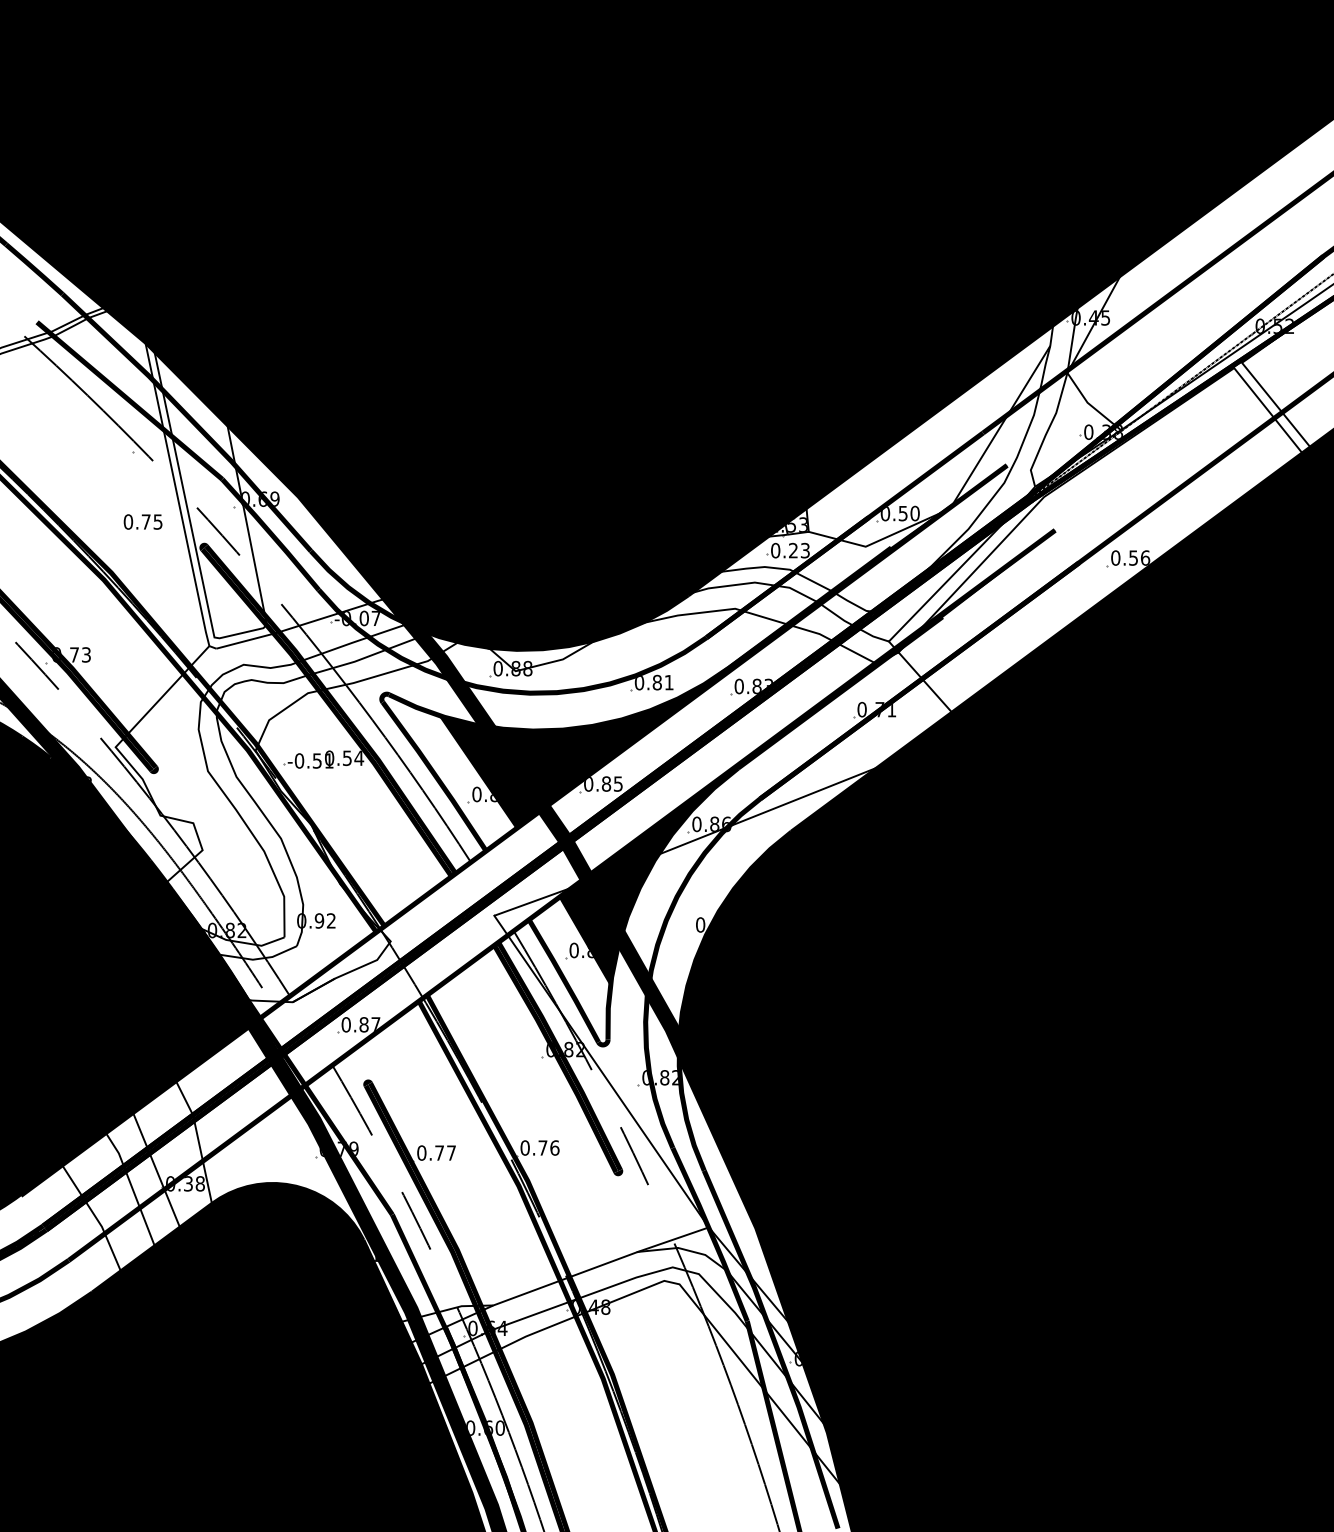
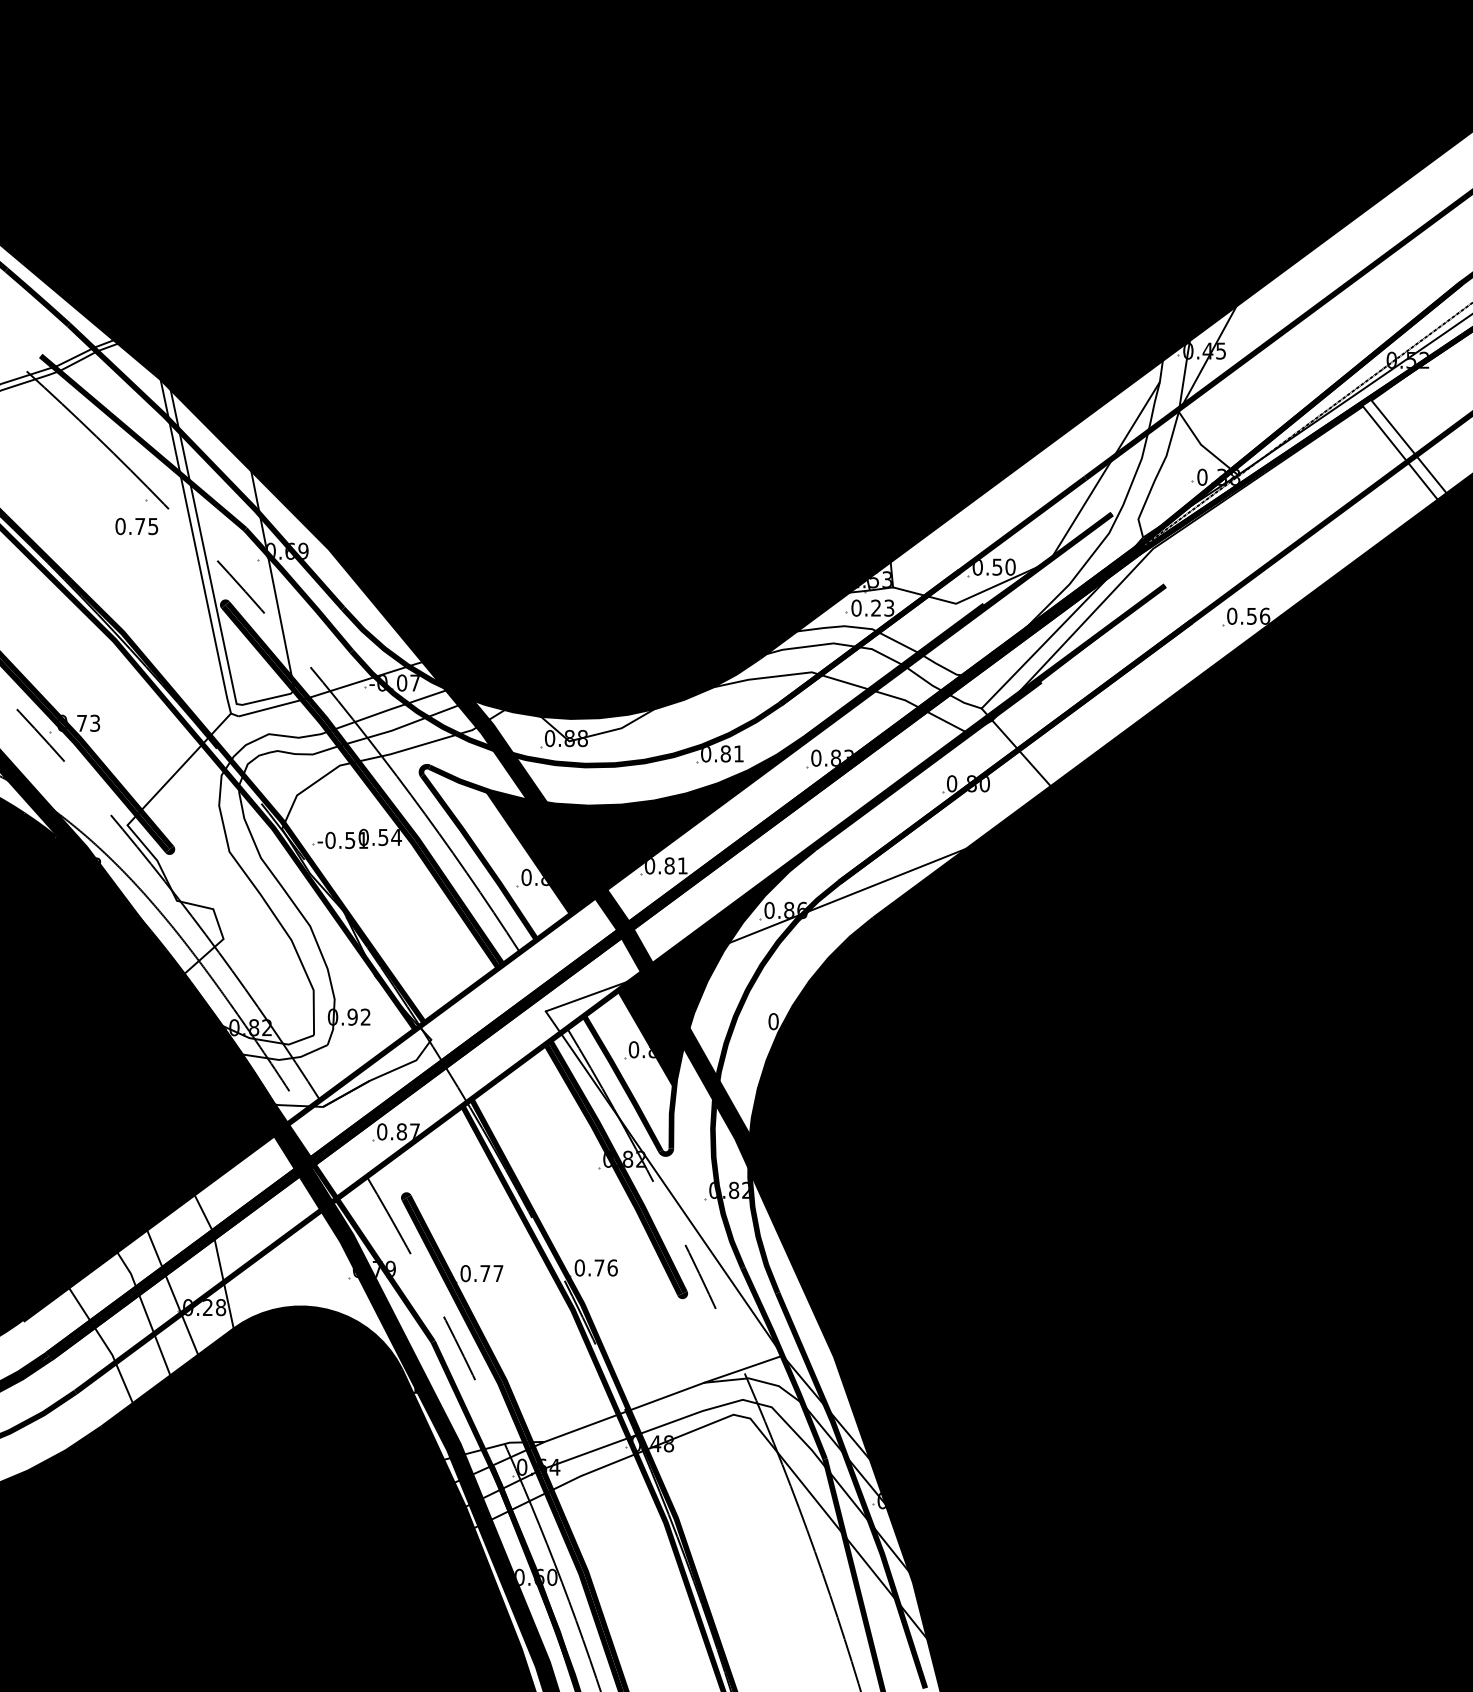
text: (142, 522) -> (136, 526), moved
text: (886, 709) -> (978, 783), 0.71 -> 0.80
text: (618, 783) -> (682, 865), 0.85 -> 0.81
text: (188, 1183) -> (207, 1307), 0.38 -> 0.28

